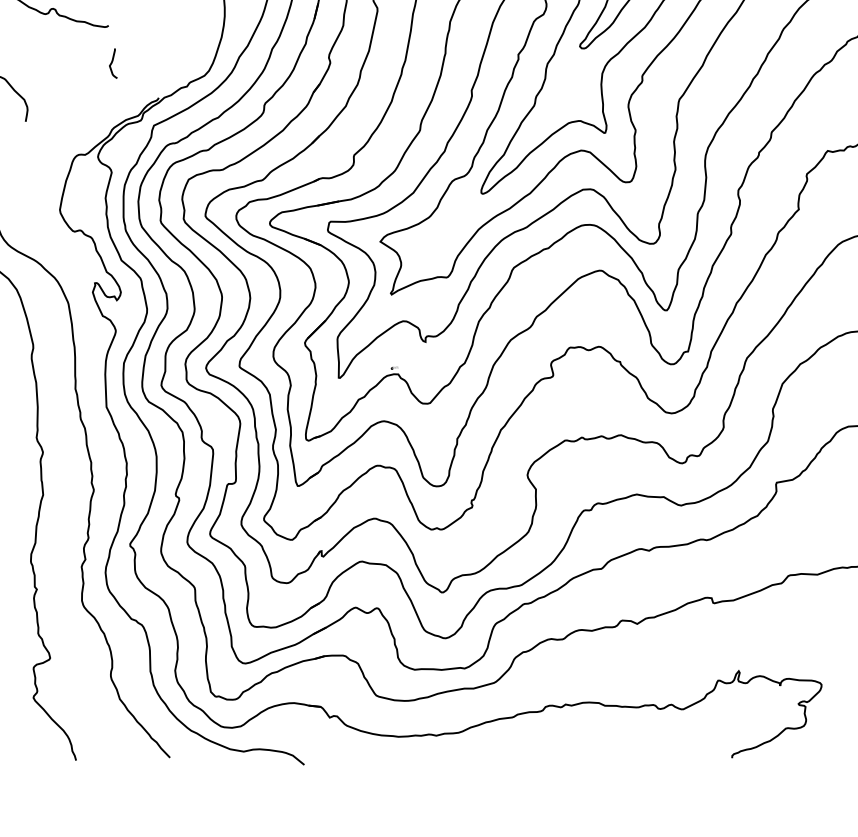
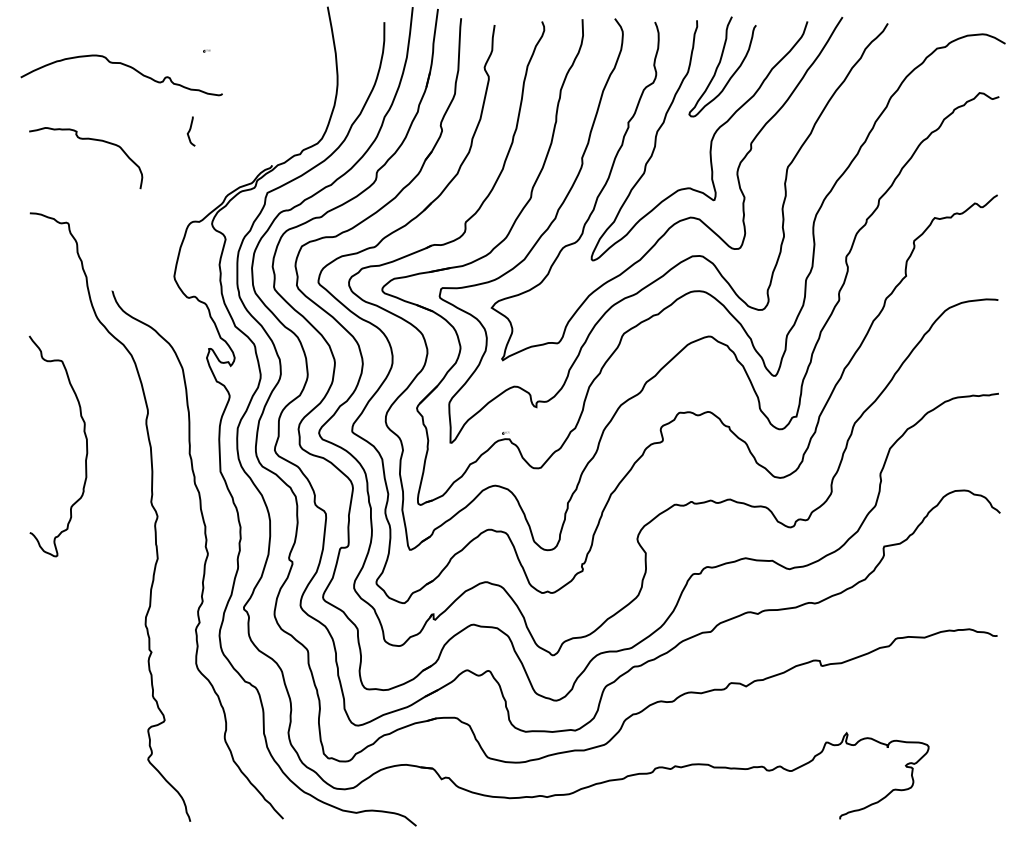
curve: (112, 63) -> (190, 131), moved

